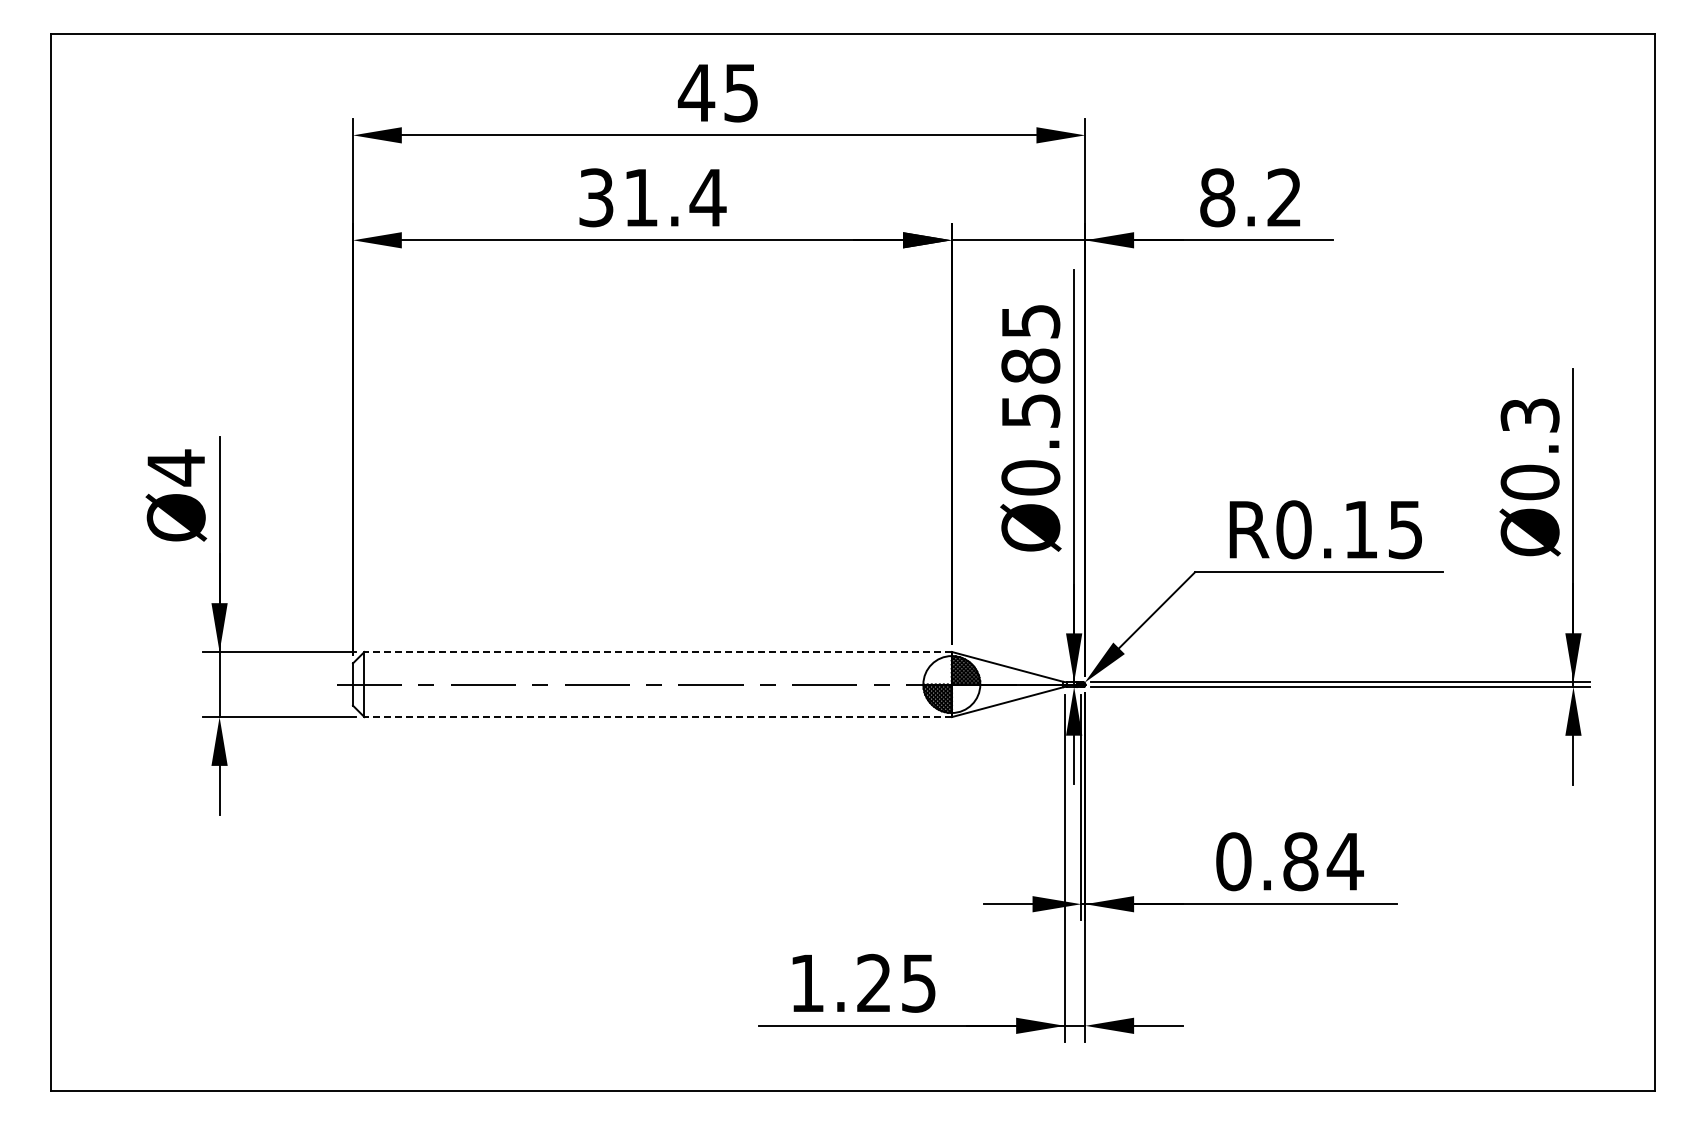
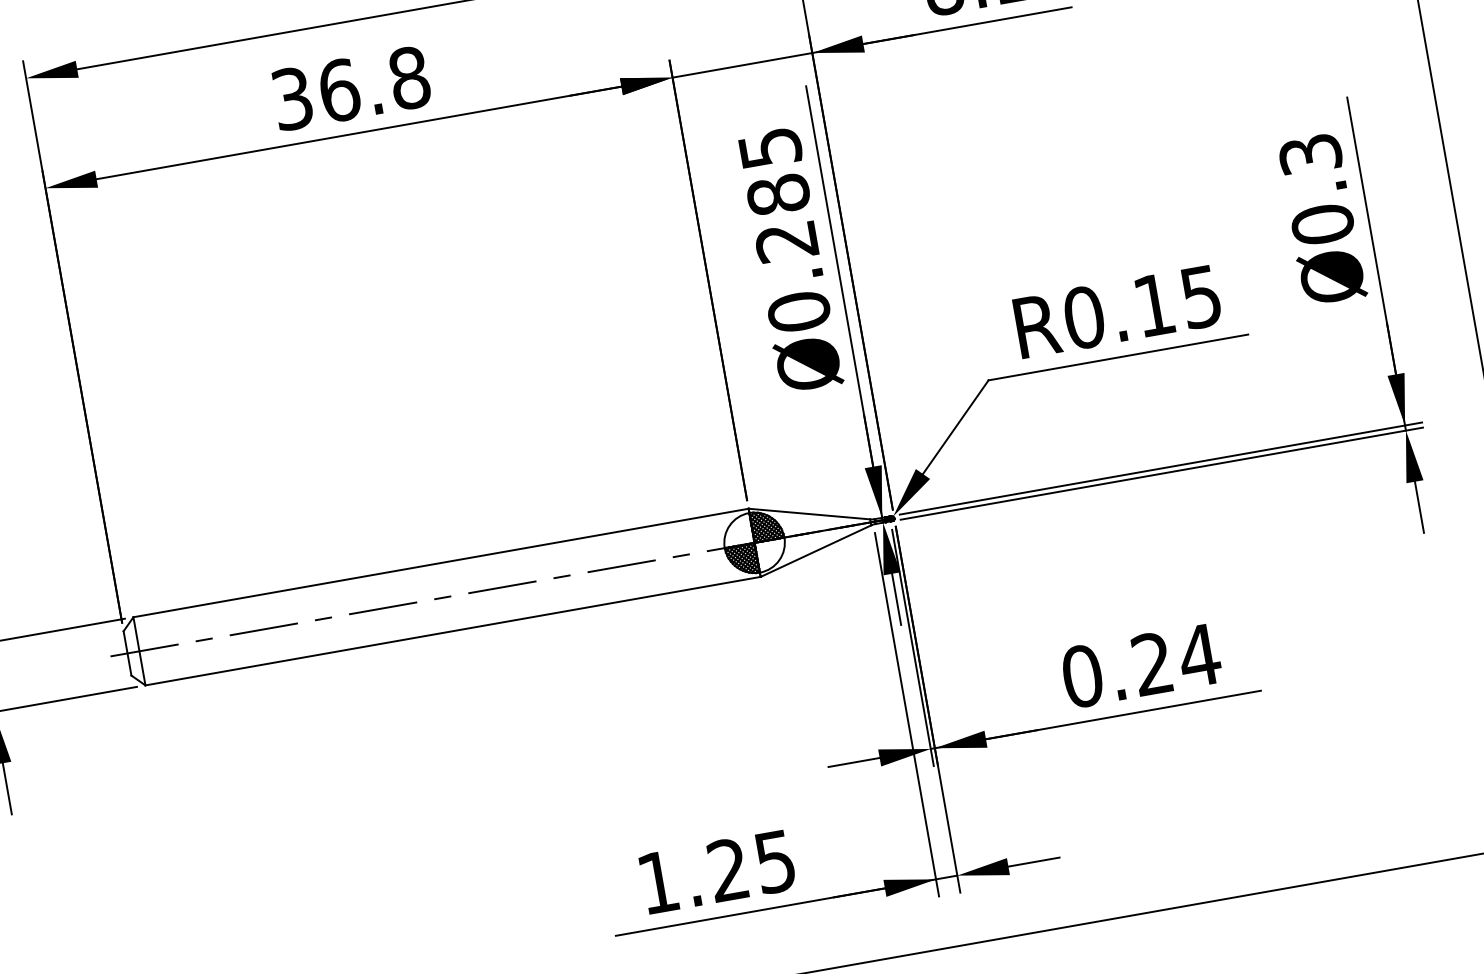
text: (674, 197) -> (374, 84), 31.4 -> 36.8
text: (1030, 410) -> (786, 241), Ø0.585 -> Ø0.285
line: (658, 651) -> (441, 562), dashed -> solid
line: (658, 717) -> (453, 631), dashed -> solid
text: (1300, 861) -> (1152, 663), 0.84 -> 0.24

